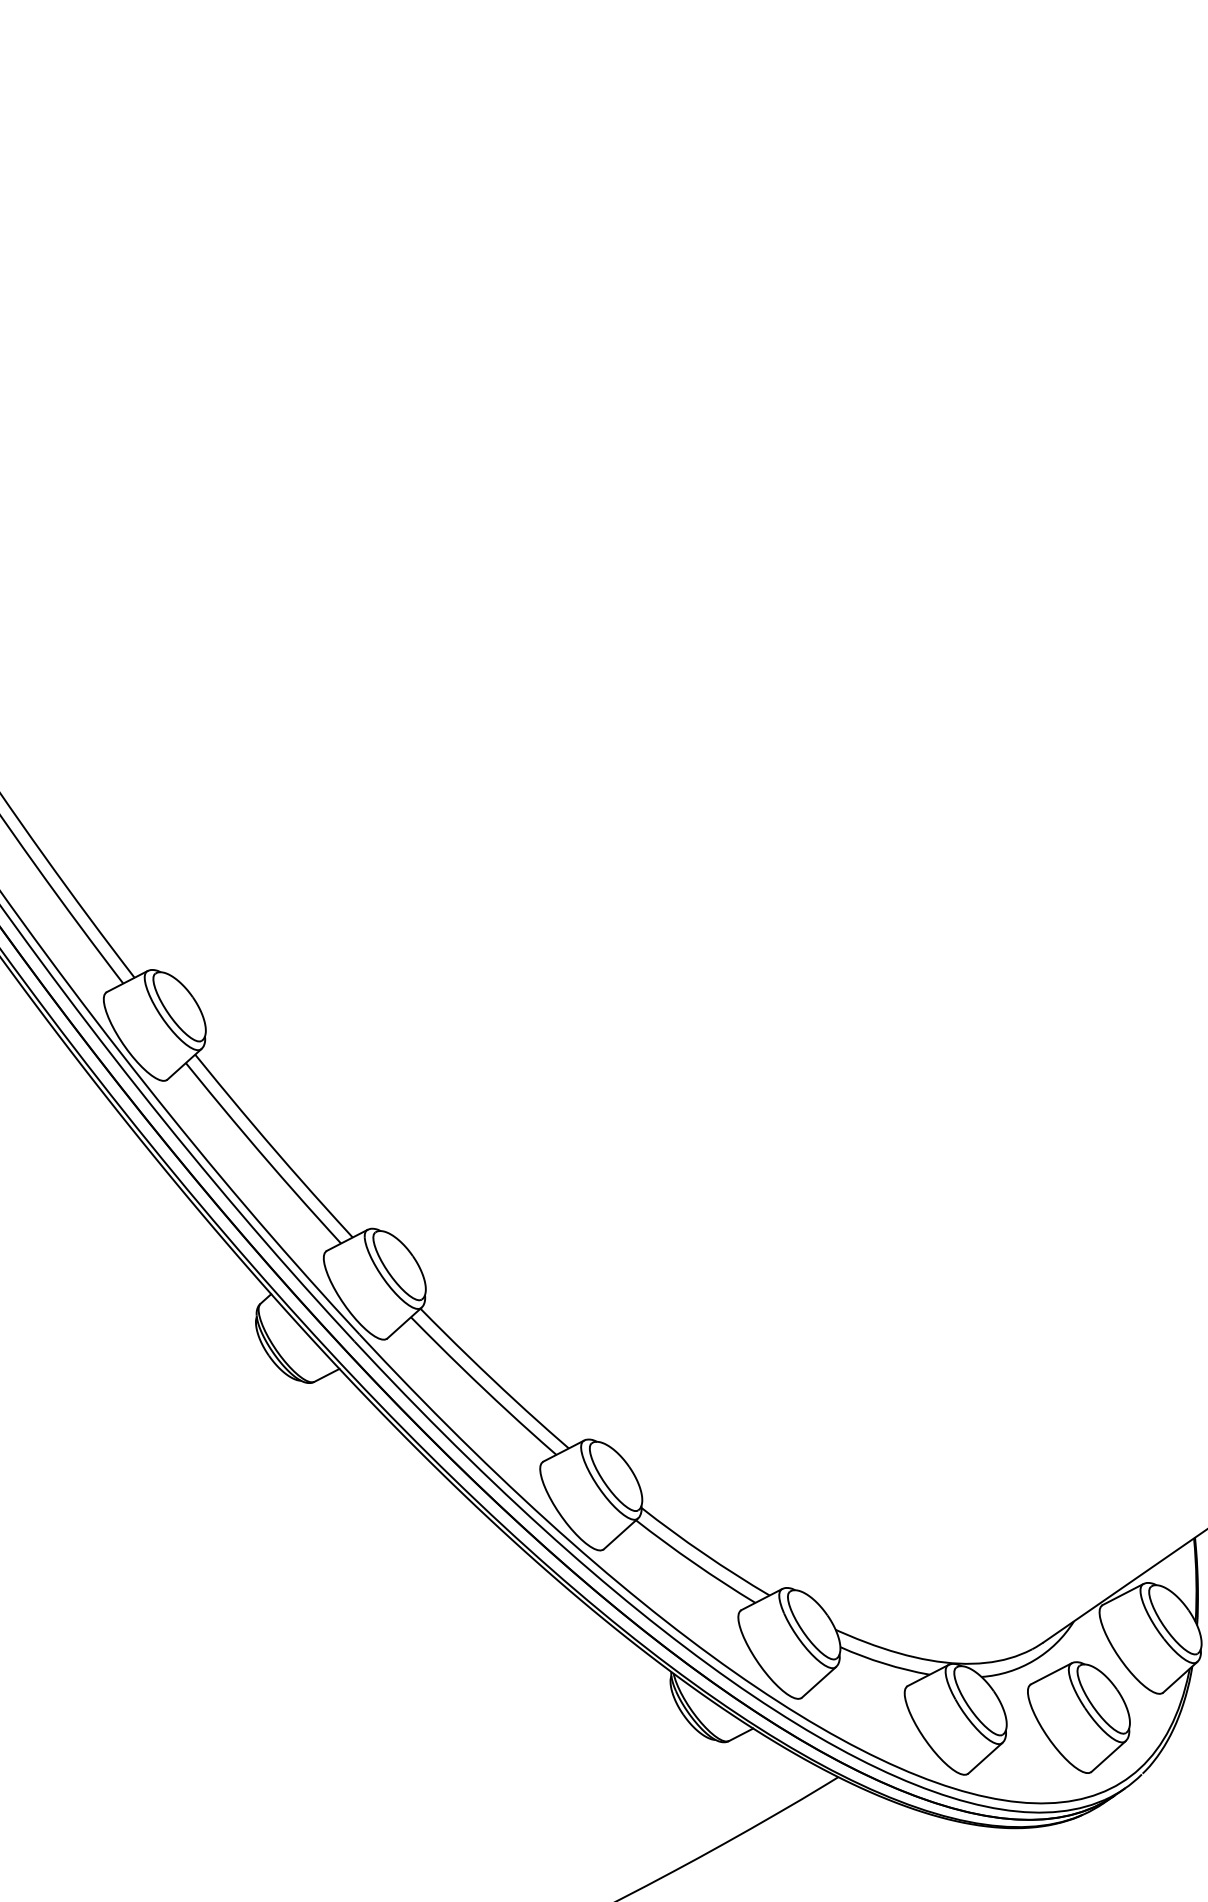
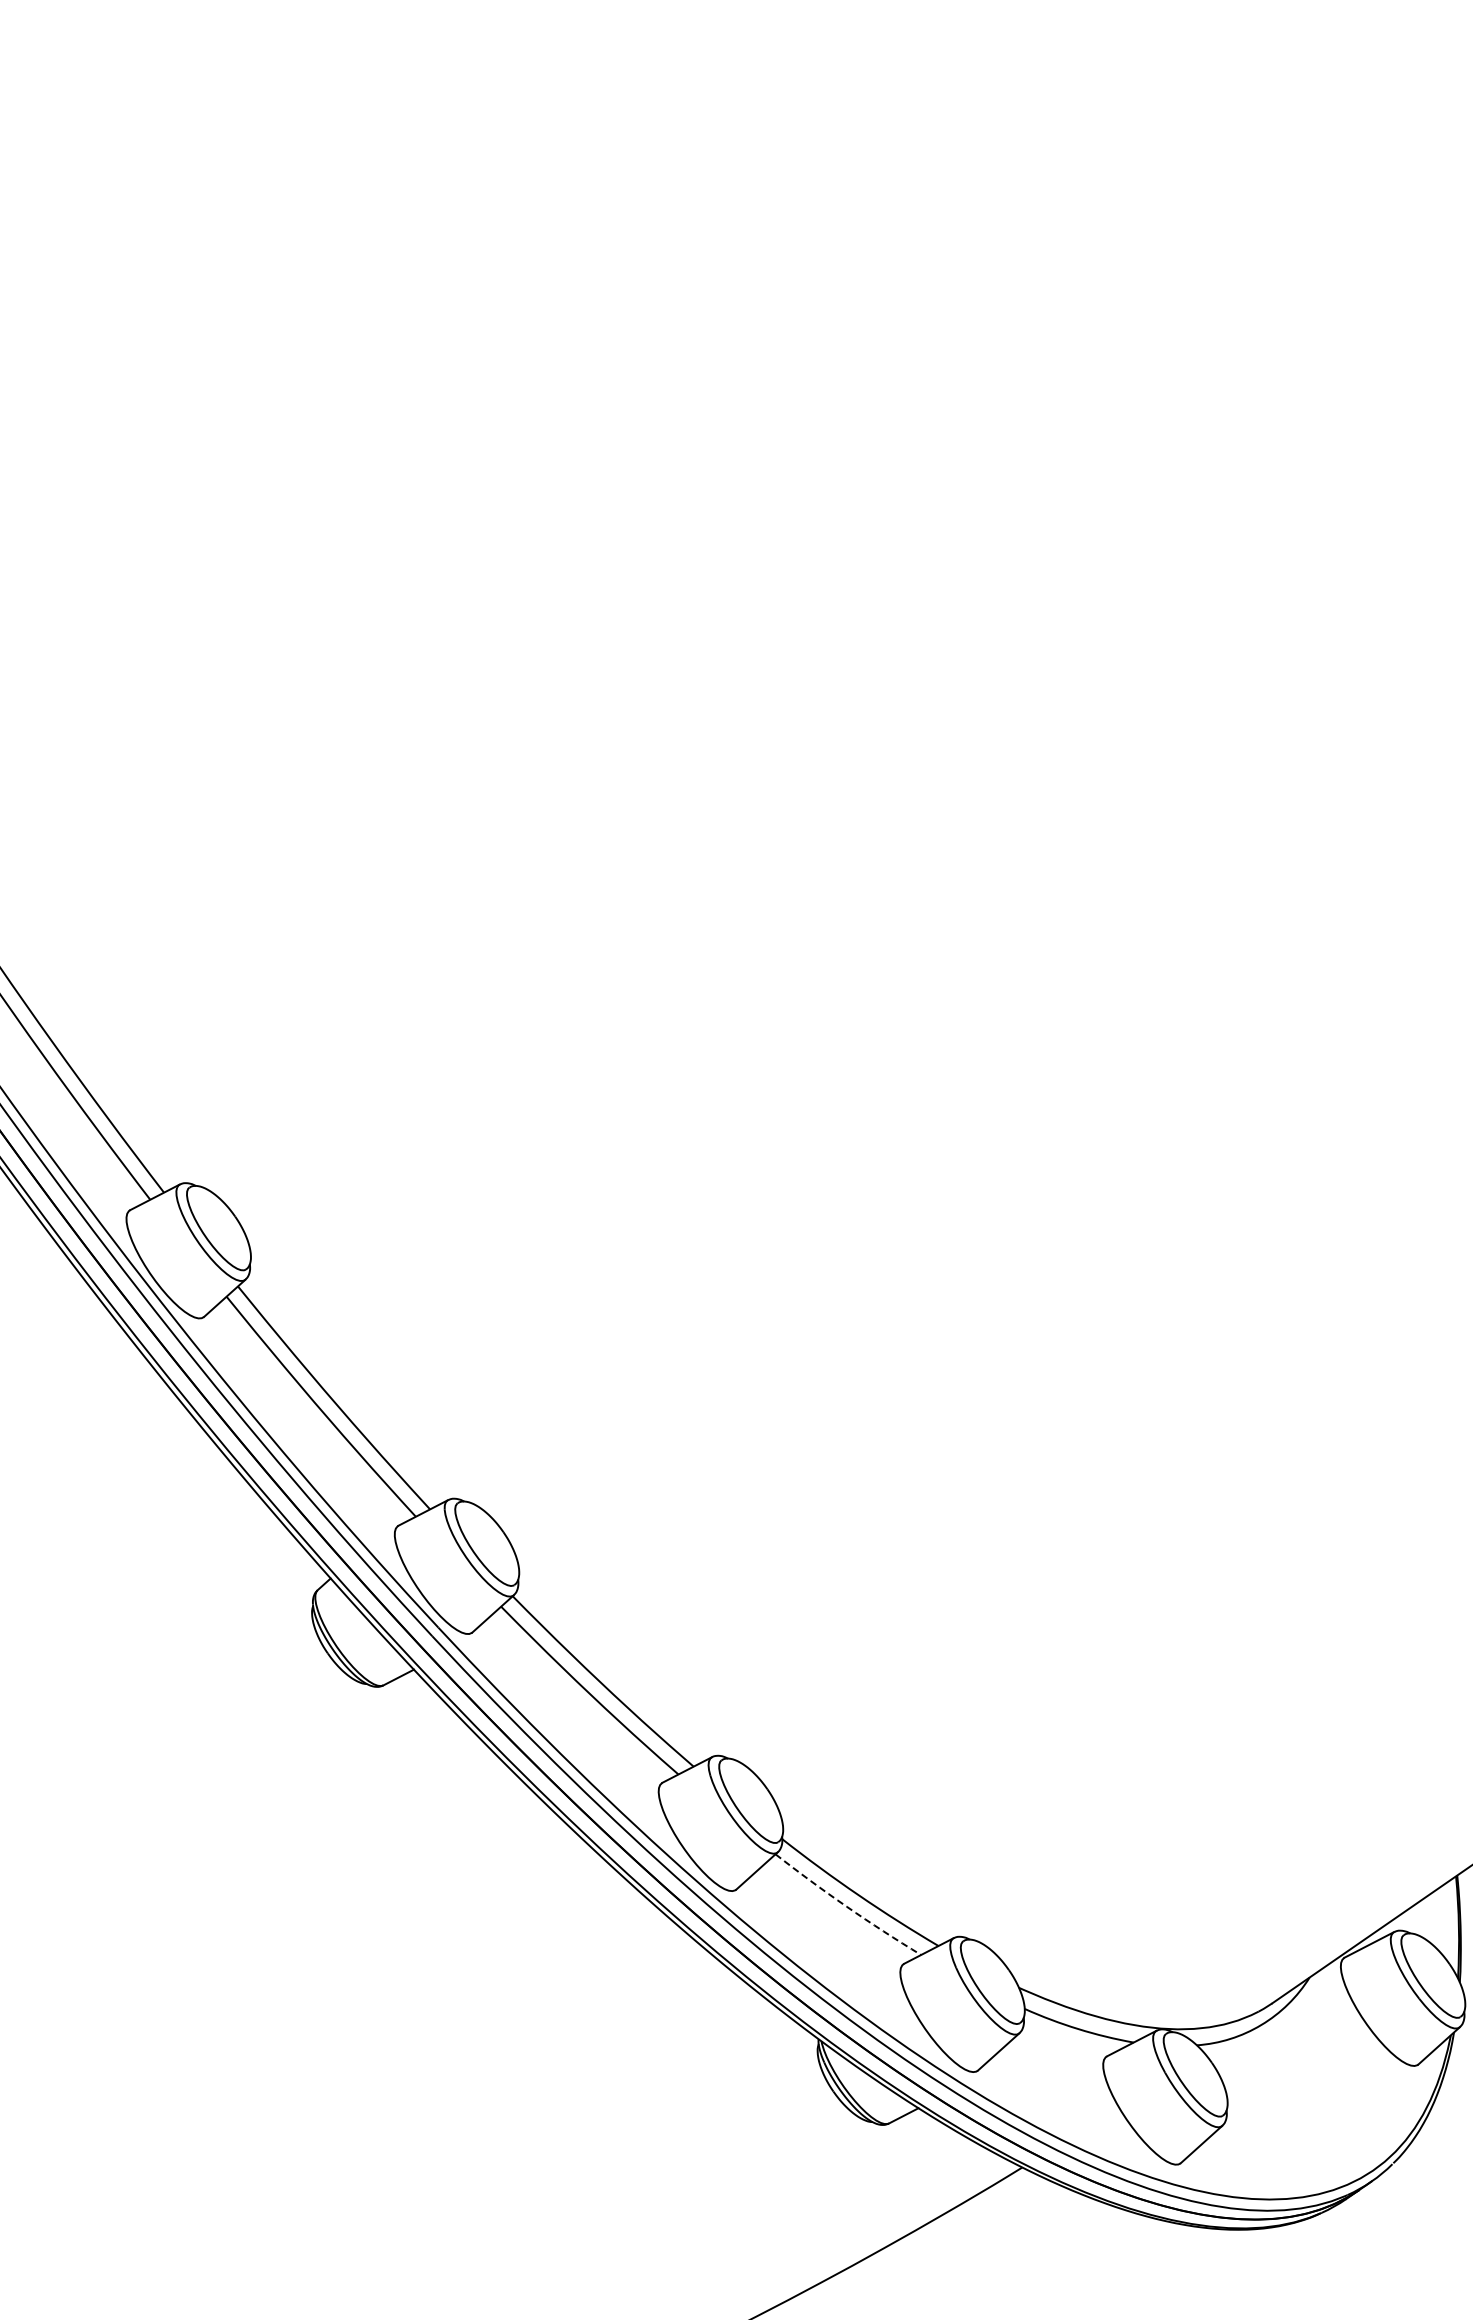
arc: (694, 1563) -> (846, 1906), solid -> dashed
part: (1078, 1717) -> (1315, 2094), removed

